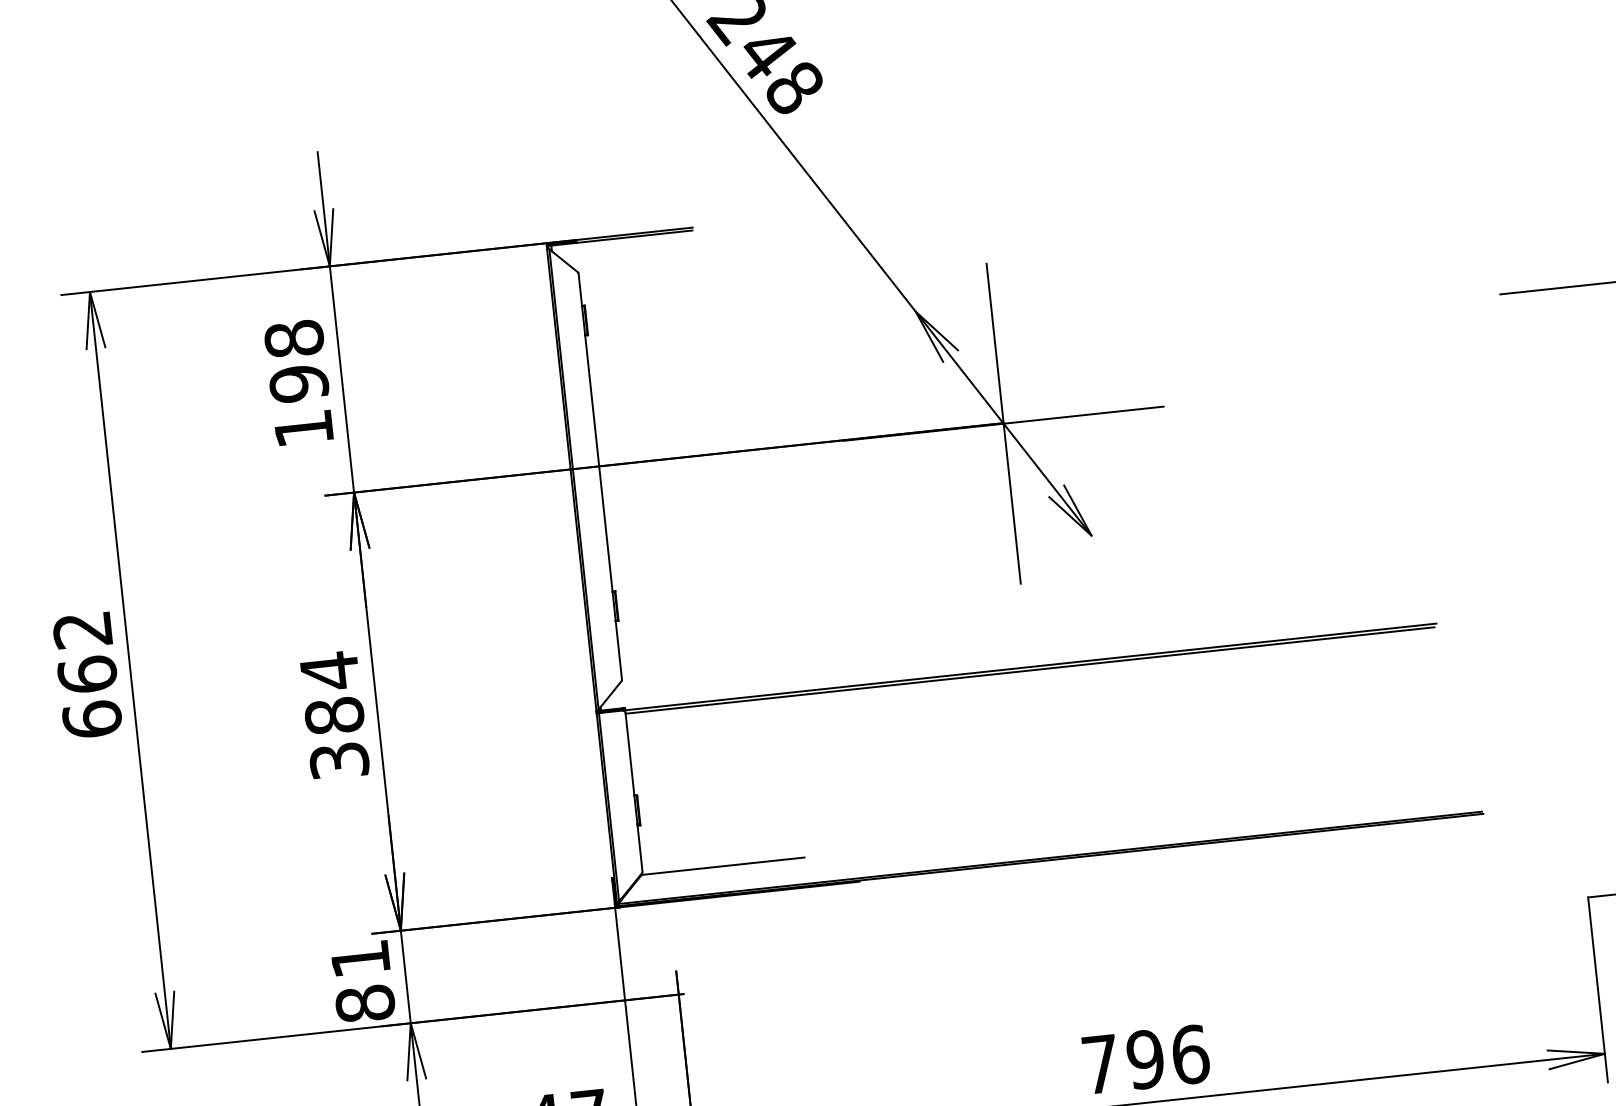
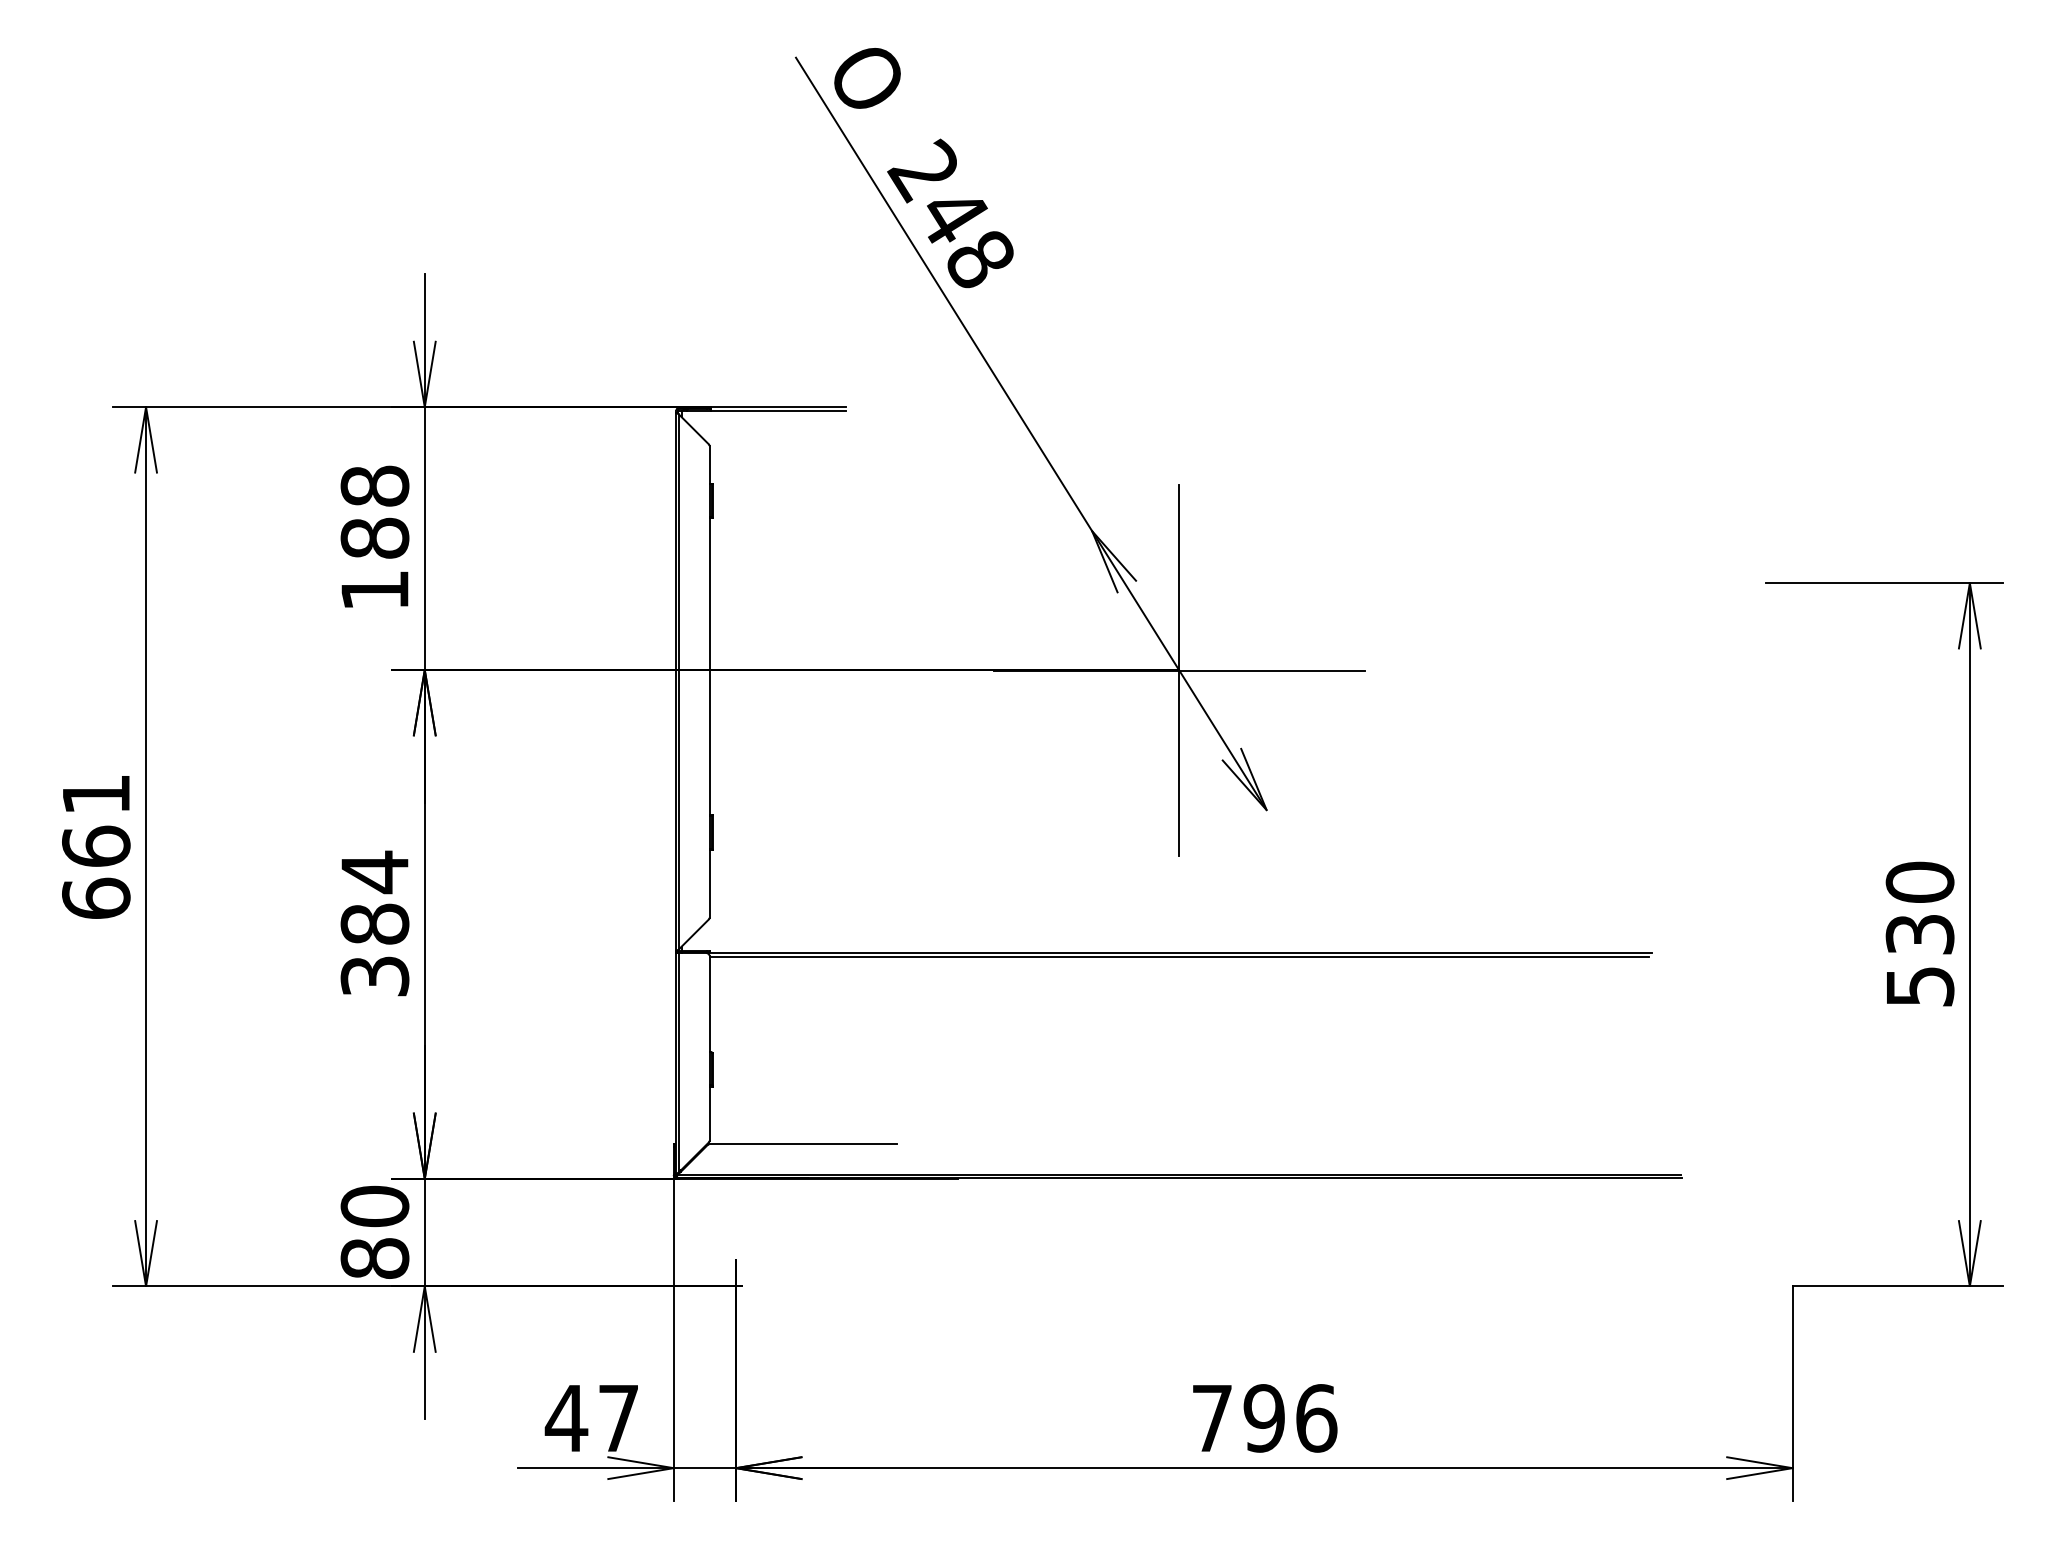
text: (298, 384) -> (374, 538), 198 -> 188
text: (82, 630) -> (95, 795), 662 -> 661
text: (360, 959) -> (374, 1206), 81 -> 80

